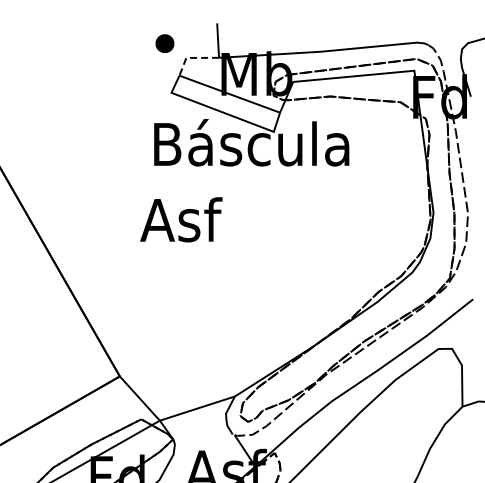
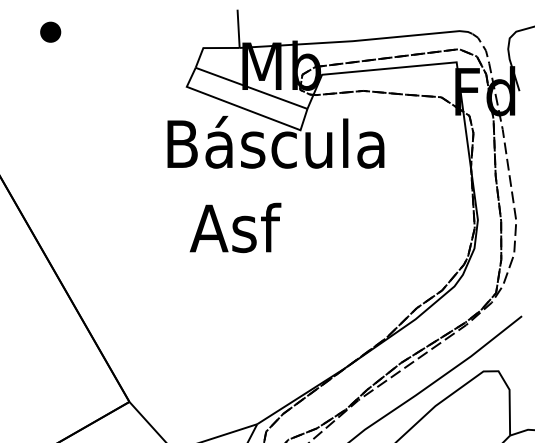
part: (164, 43) -> (50, 32), moved
line: (192, 57) -> (210, 47), dashed -> solid
text: (181, 219) -> (235, 227), moved

